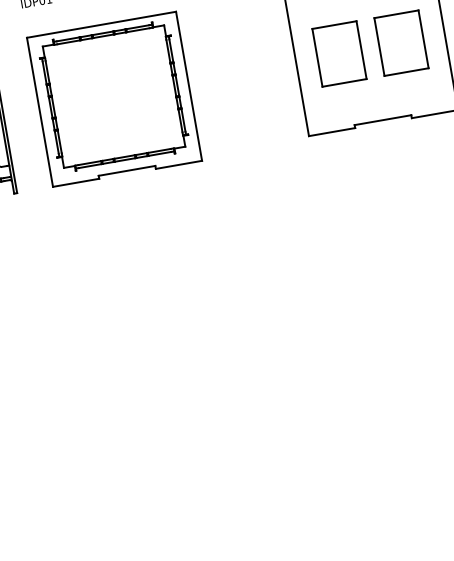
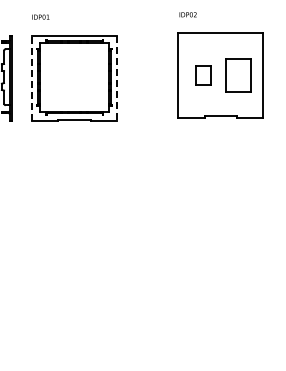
part: (340, 54) -> (203, 75), size x0.6
line: (188, 87) -> (116, 79), solid -> dashed
line: (40, 111) -> (32, 78), solid -> dashed

